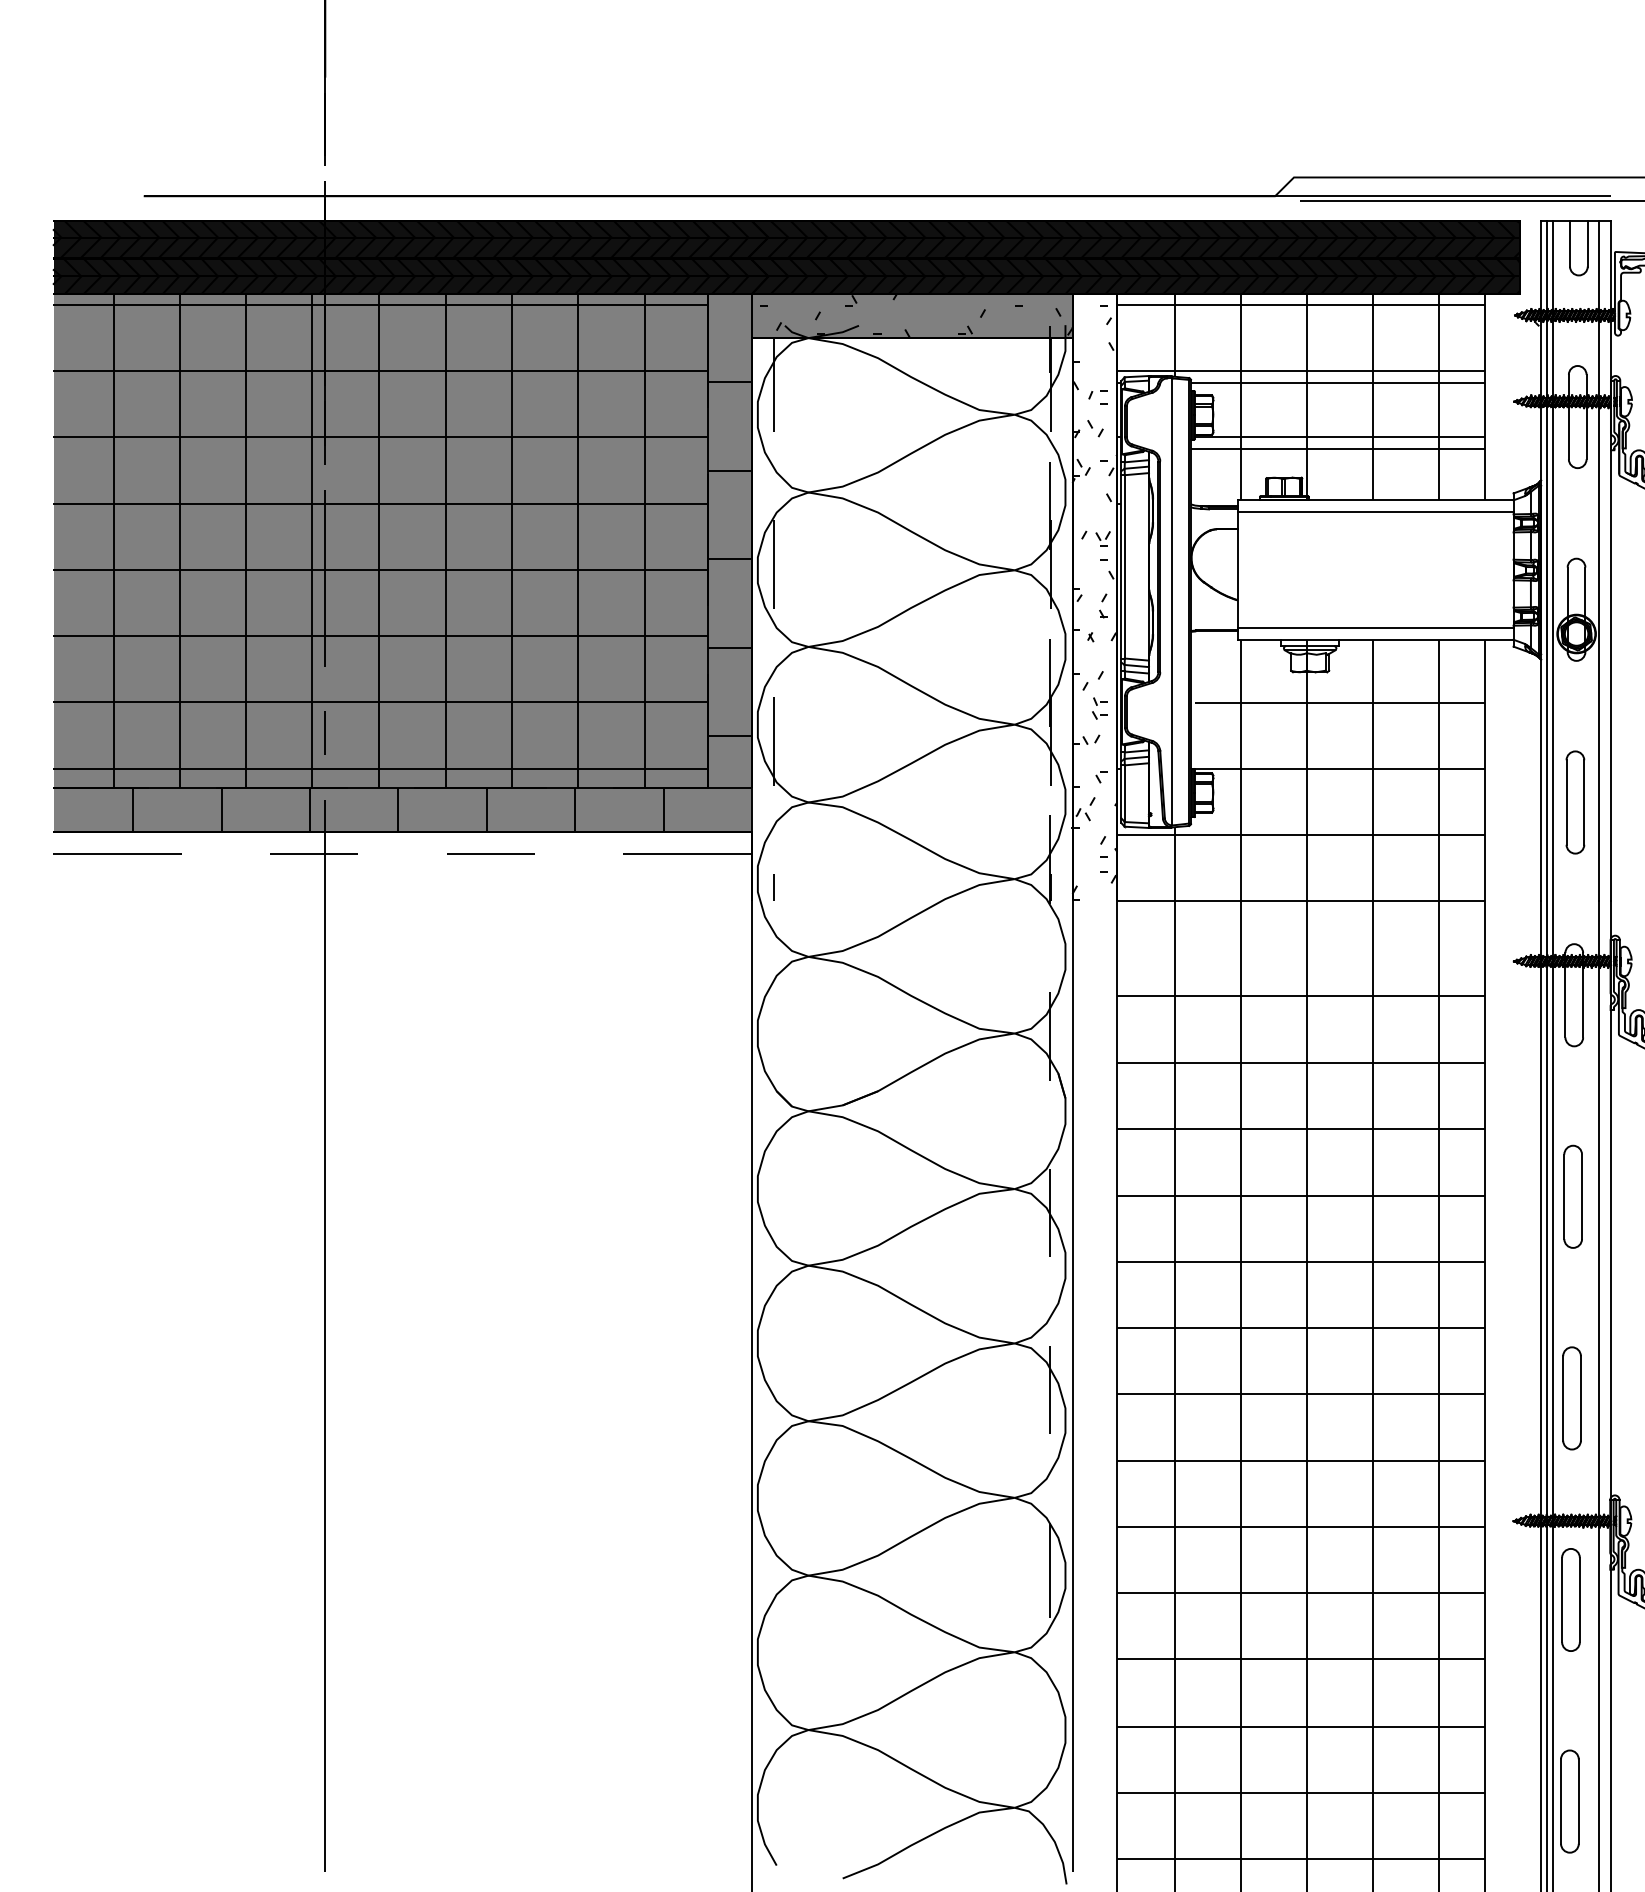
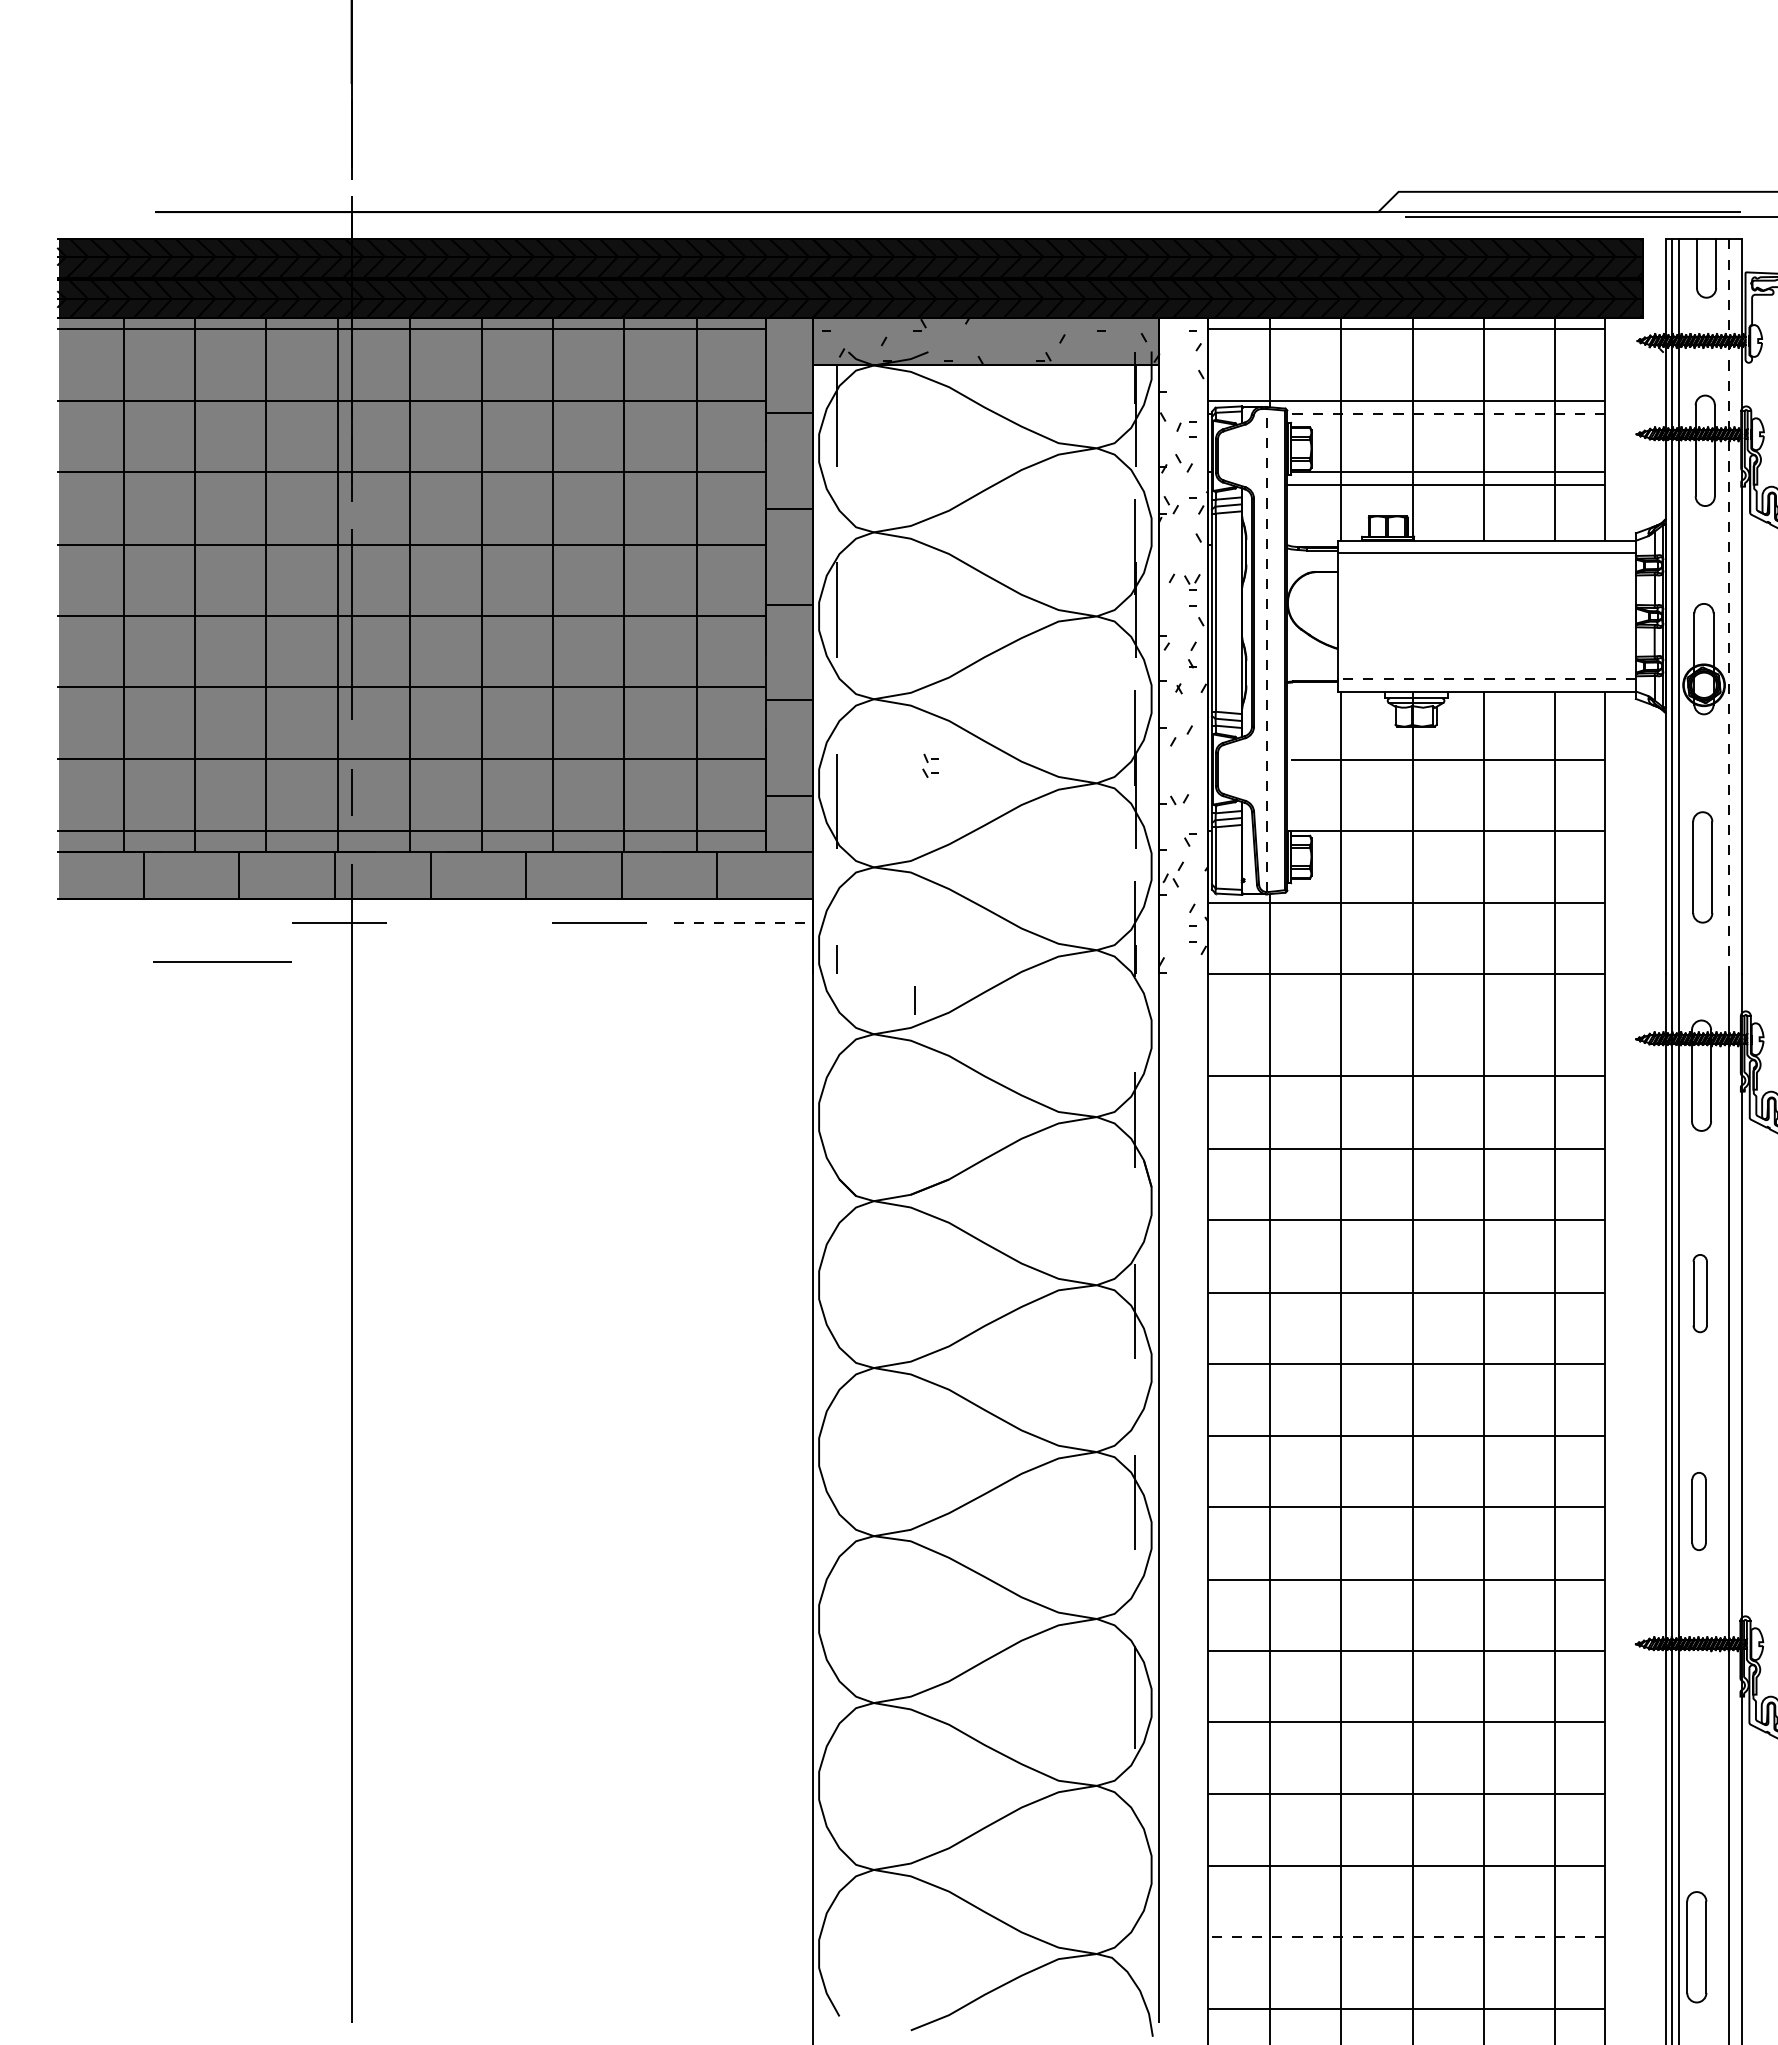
line: (1337, 382) -> (1445, 413), solid -> dashed
line: (1599, 562) -> (1728, 607), solid -> dashed
line: (1172, 601) -> (1267, 650), solid -> dashed
line: (1375, 628) -> (1486, 679), solid -> dashed
part: (1099, 708) -> (930, 765), moved
line: (117, 853) -> (222, 961), moved
line: (490, 853) -> (599, 922), moved
line: (687, 854) -> (743, 923), solid -> dashed
line: (846, 925) -> (914, 1000), added
part: (1572, 1196) -> (1699, 1293), size x0.7
part: (1571, 1398) -> (1698, 1511), size x0.7
part: (1570, 1600) -> (1697, 1729), removed
line: (1301, 1792) -> (1406, 1937), solid -> dashed

